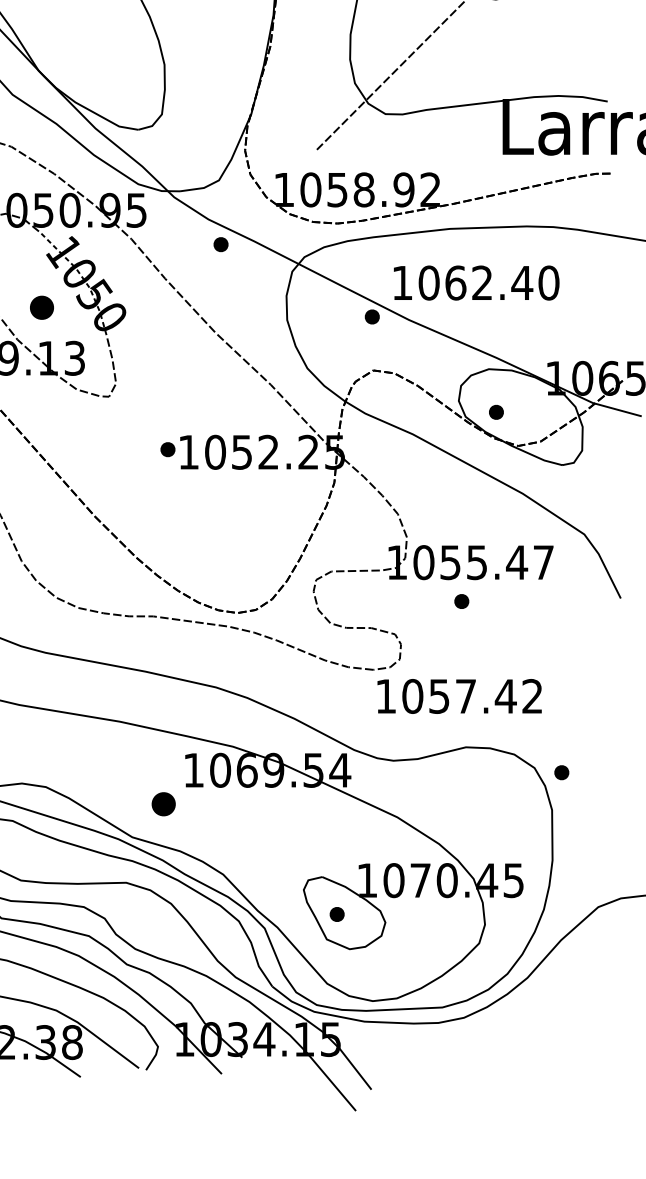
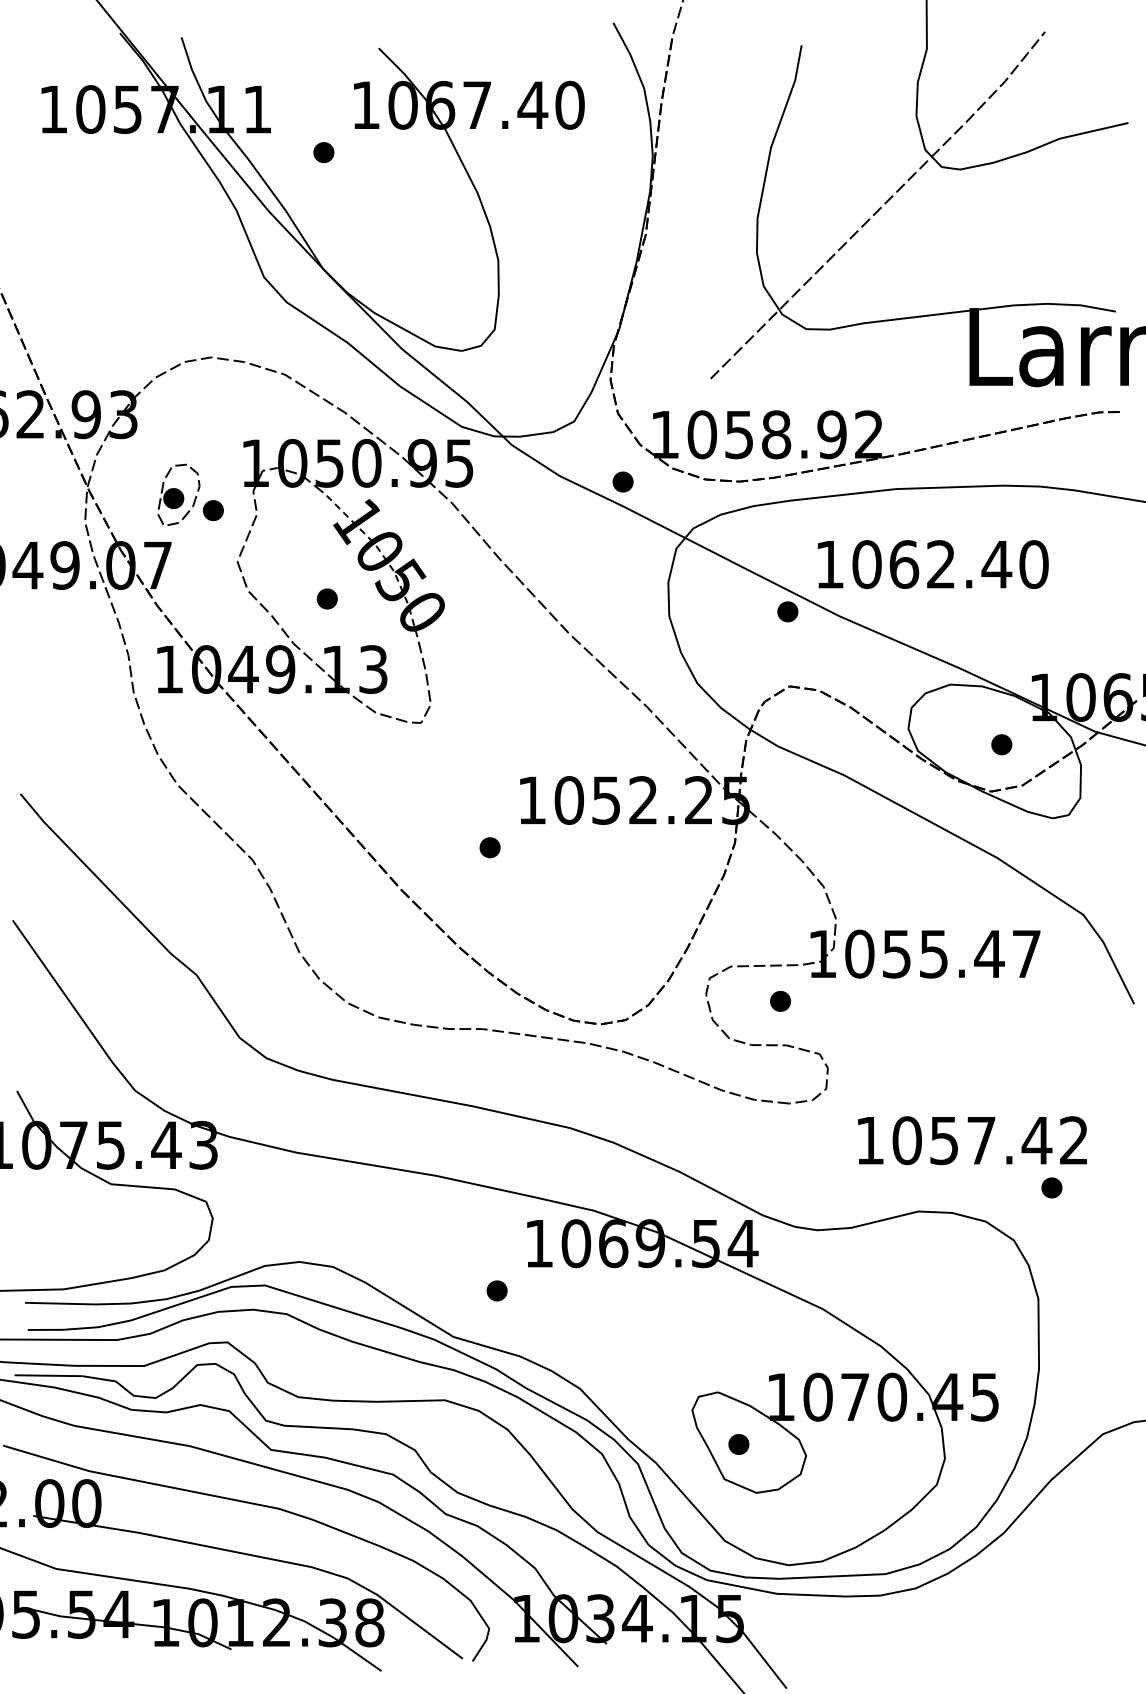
part: (220, 244) -> (622, 481), moved
part: (41, 307) -> (326, 598), size x0.62
part: (496, 412) -> (1001, 744), moved
part: (167, 449) -> (489, 847), moved
part: (461, 601) -> (780, 1001), moved
text: (459, 696) -> (972, 1140), moved
part: (561, 772) -> (1051, 1187), moved
part: (163, 803) -> (496, 1290), size x0.62

